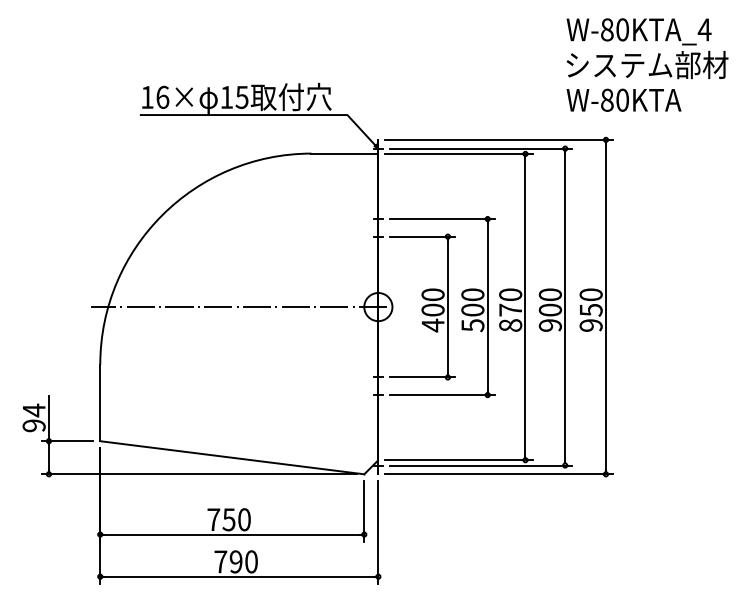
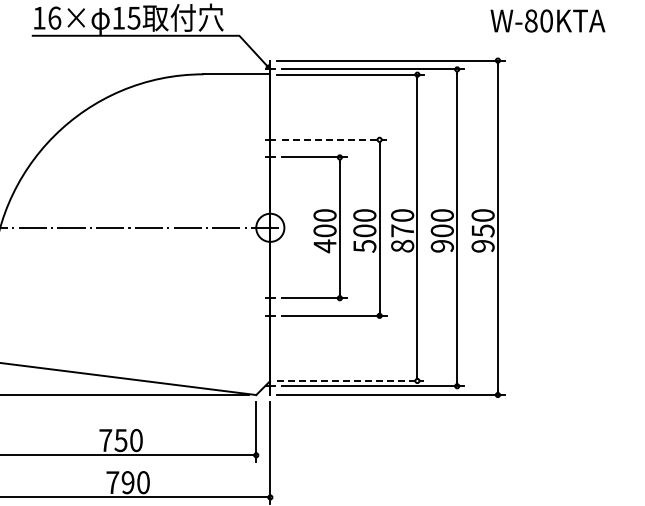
text: (623, 99) -> (547, 20), moved
line: (442, 219) -> (334, 140), solid -> dashed
line: (458, 460) -> (350, 381), solid -> dashed

